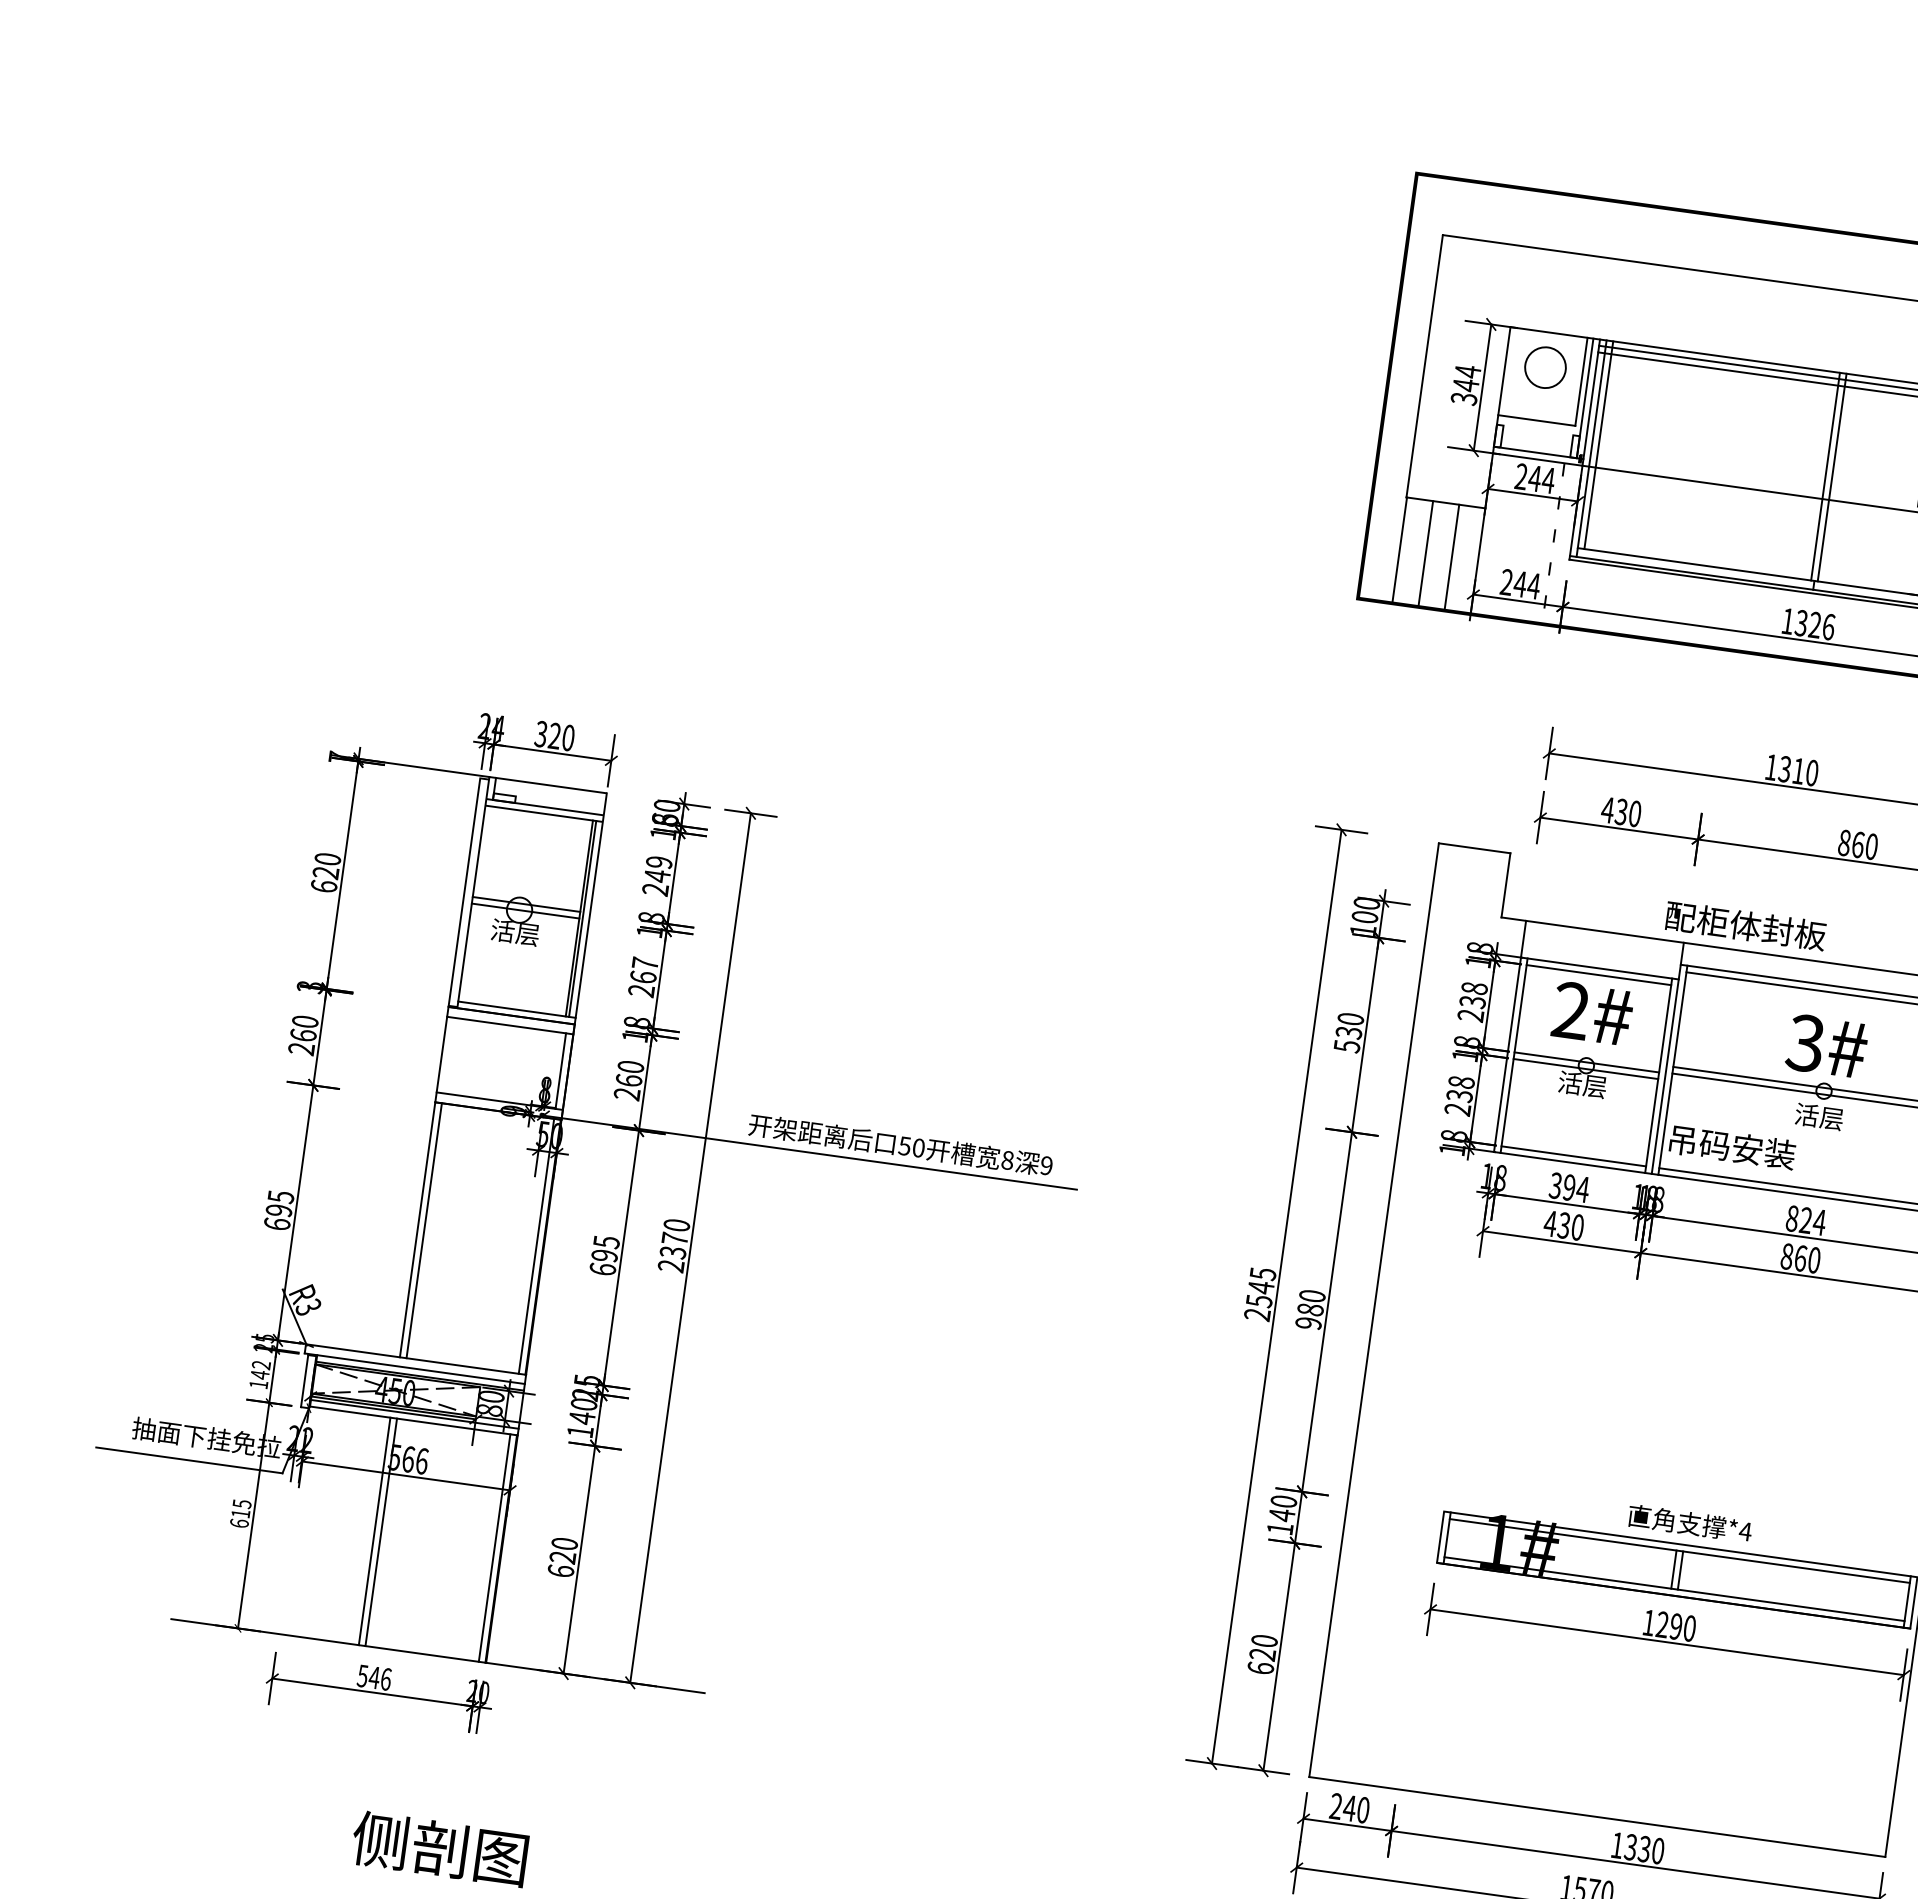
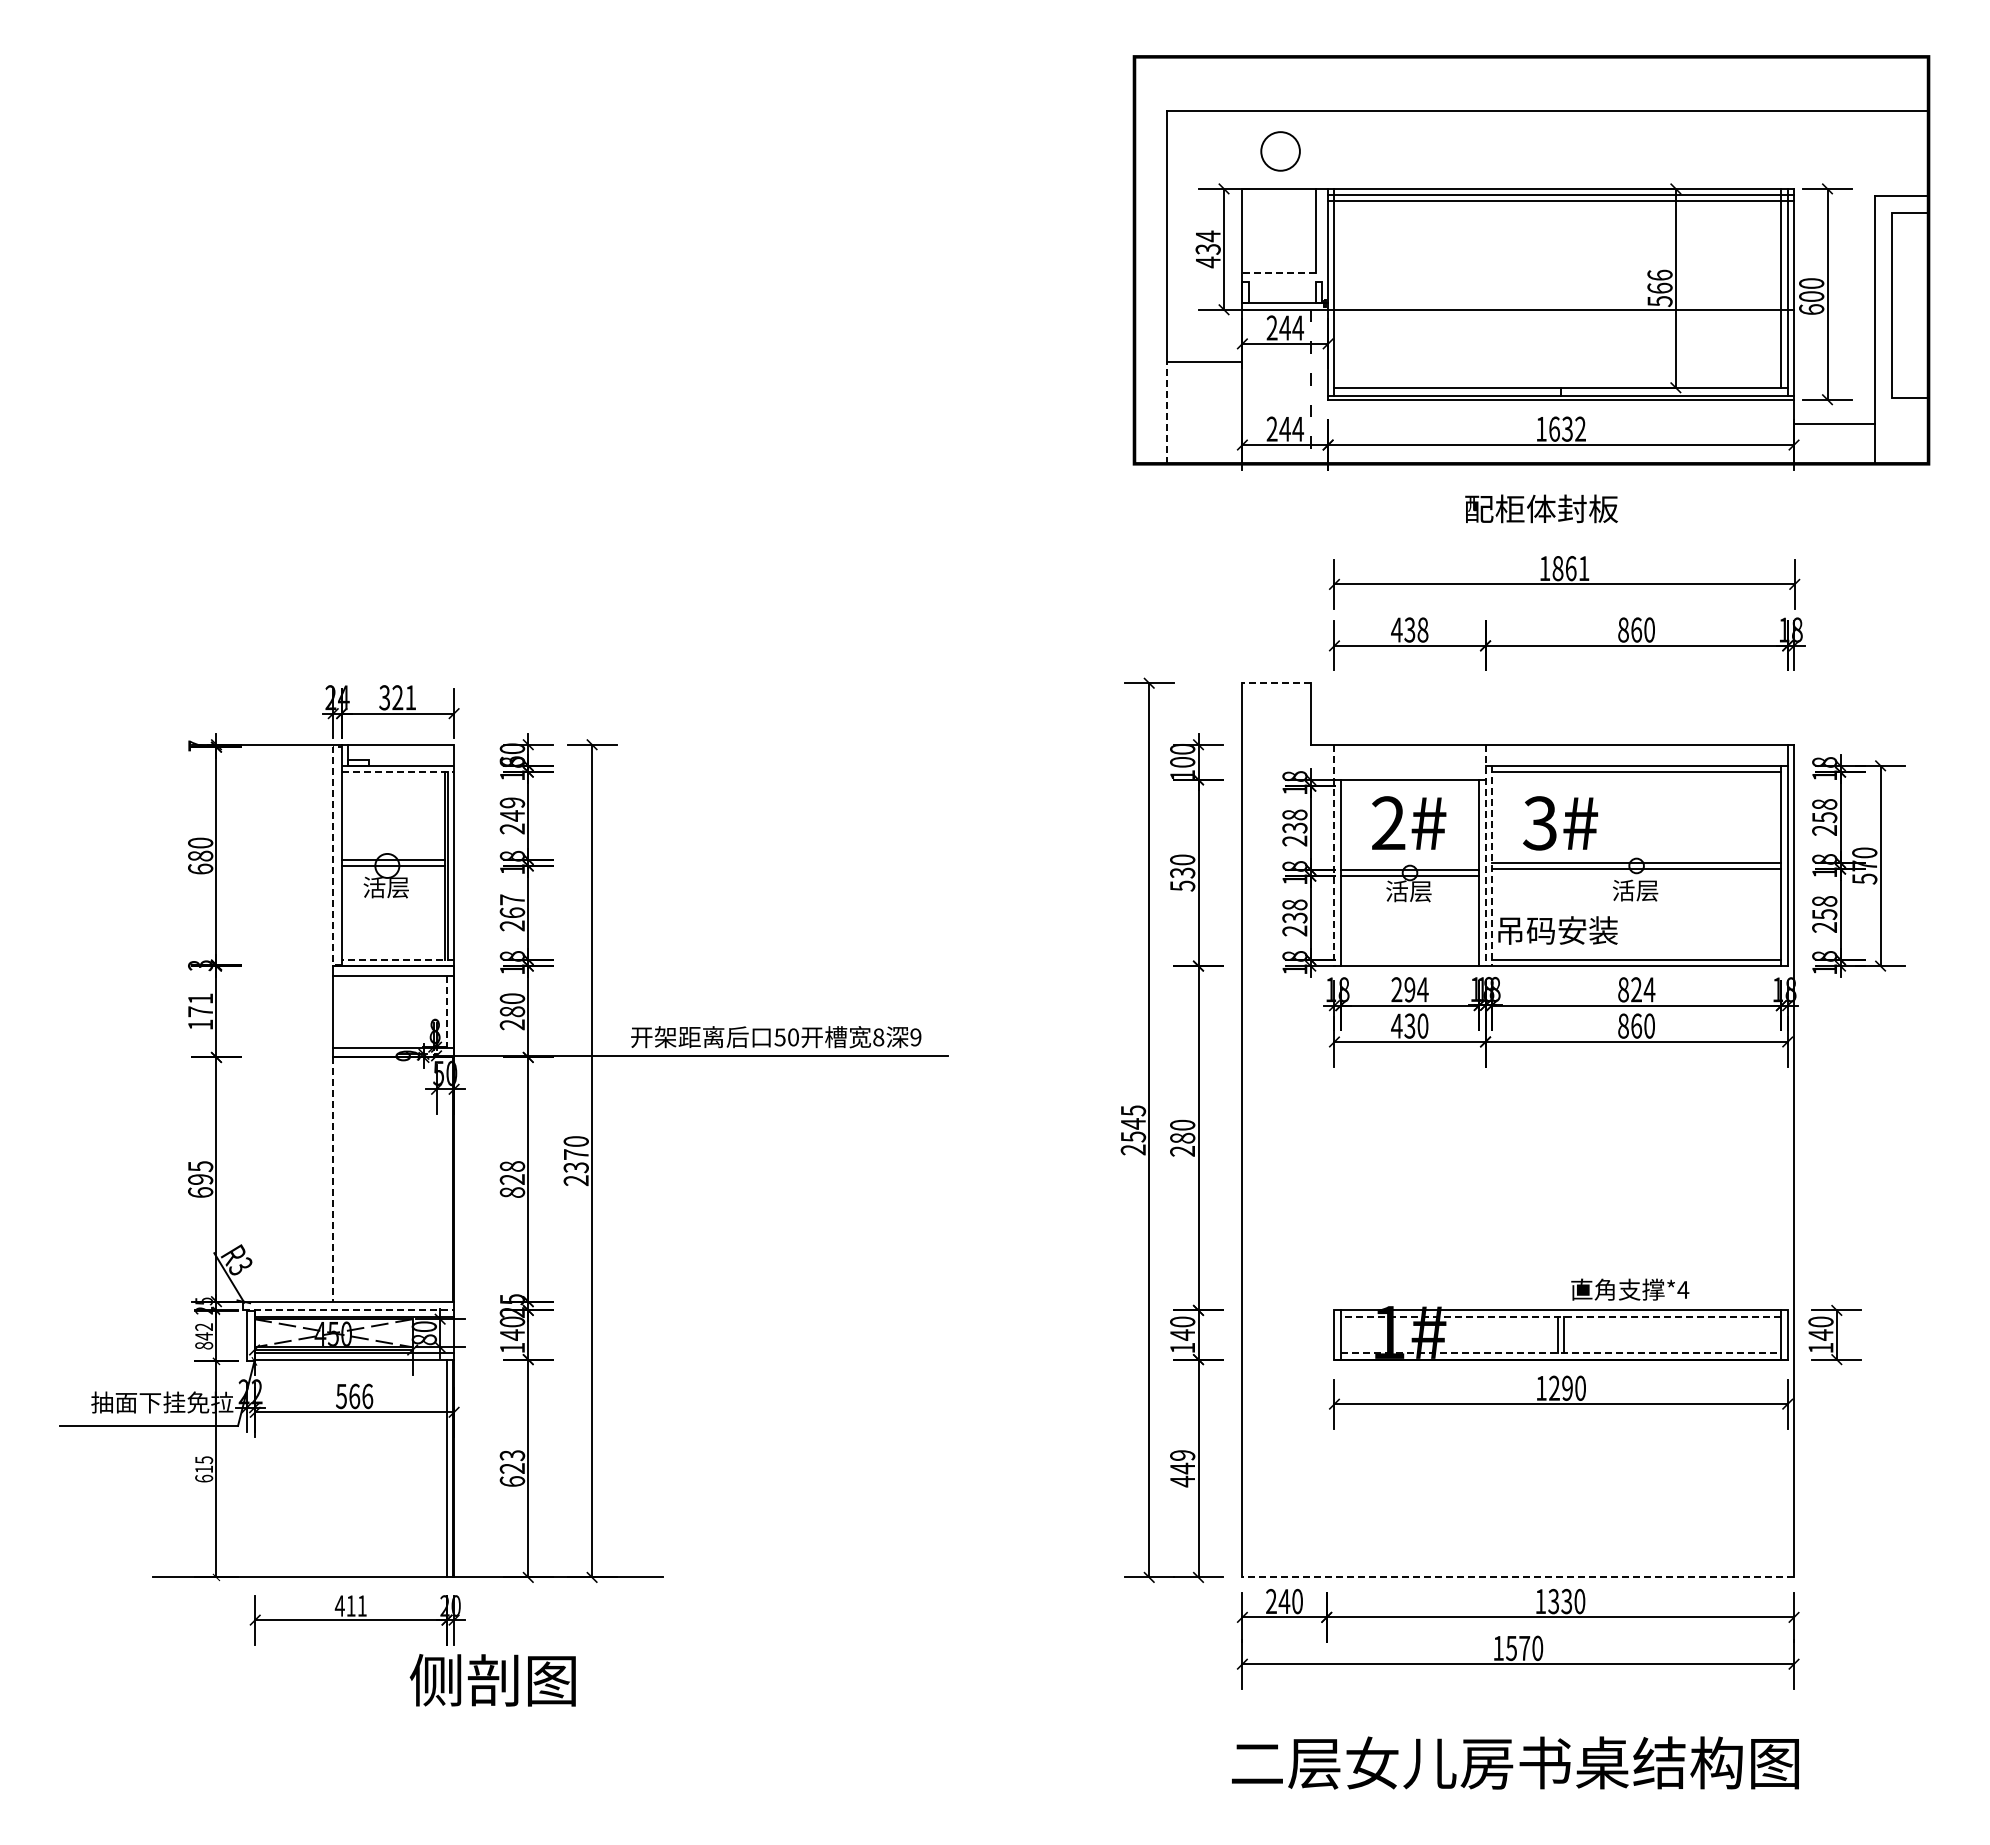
circle: (1545, 367) -> (1280, 151), moved
text: (1464, 391) -> (1207, 255), 344 -> 434
line: (1584, 397) -> (1321, 245), removed
line: (1536, 420) -> (1279, 273), solid -> dashed
line: (1598, 444) -> (1340, 287), removed
line: (1825, 475) -> (1557, 287), removed
line: (1832, 476) -> (1564, 287), removed
line: (1399, 550) -> (1167, 413), solid -> dashed
line: (1425, 553) -> (1192, 412), removed
line: (1452, 556) -> (1217, 412), removed
text: (1815, 624) -> (1567, 428), 1326 -> 1632
text: (568, 737) -> (410, 697), 320 -> 321
text: (1798, 771) -> (1570, 568), 1310 -> 1861
line: (544, 814) -> (398, 772), solid -> dashed
text: (1634, 814) -> (1422, 630), 430 -> 438
line: (1474, 848) -> (1276, 683), solid -> dashed
text: (325, 872) -> (200, 855), 620 -> 680
line: (464, 892) -> (333, 856), solid -> dashed
text: (1745, 925) -> (1541, 508), moved
line: (1598, 975) -> (1409, 786), removed
line: (516, 1009) -> (397, 959), solid -> dashed
text: (303, 1035) -> (200, 1011), 260 -> 171
line: (1510, 1036) -> (1334, 855), solid -> dashed
text: (1826, 1046) -> (1560, 823), moved
line: (1667, 1058) -> (1485, 855), solid -> dashed
line: (1672, 1070) -> (1491, 866), solid -> dashed
line: (561, 1071) -> (447, 1012), solid -> dashed
text: (629, 1080) -> (512, 1011), 260 -> 280
line: (1573, 1155) -> (1409, 959), removed
text: (1555, 1185) -> (1396, 989), 394 -> 294
line: (417, 1230) -> (333, 1180), solid -> dashed
line: (424, 1230) -> (339, 1179), removed
line: (536, 1246) -> (447, 1179), removed
text: (604, 1255) -> (512, 1179), 695 -> 828
text: (1308, 1323) -> (1182, 1151), 980 -> 280
line: (415, 1368) -> (349, 1310), solid -> dashed
text: (259, 1384) -> (204, 1345), 142 -> 842
text: (1690, 1523) -> (1630, 1289), moved
line: (374, 1531) -> (332, 1468), removed
line: (381, 1532) -> (338, 1468), removed
text: (564, 1543) -> (512, 1455), 620 -> 623
line: (1679, 1550) -> (1560, 1316), solid -> dashed
line: (1674, 1589) -> (1561, 1353), solid -> dashed
text: (1262, 1654) -> (1182, 1468), 620 -> 449
text: (373, 1677) -> (350, 1605), 546 -> 411
line: (1597, 1817) -> (1518, 1577), solid -> dashed
text: (439, 1849) -> (492, 1680), moved

